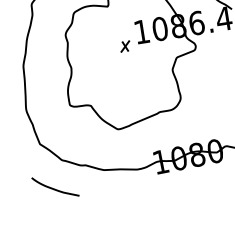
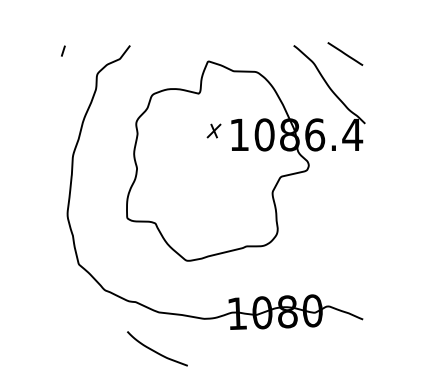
part: (124, 46) -> (213, 130), moved
curve: (54, 188) -> (155, 350), moved

